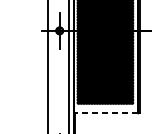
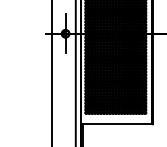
line: (106, 113) -> (116, 124), dashed -> solid

